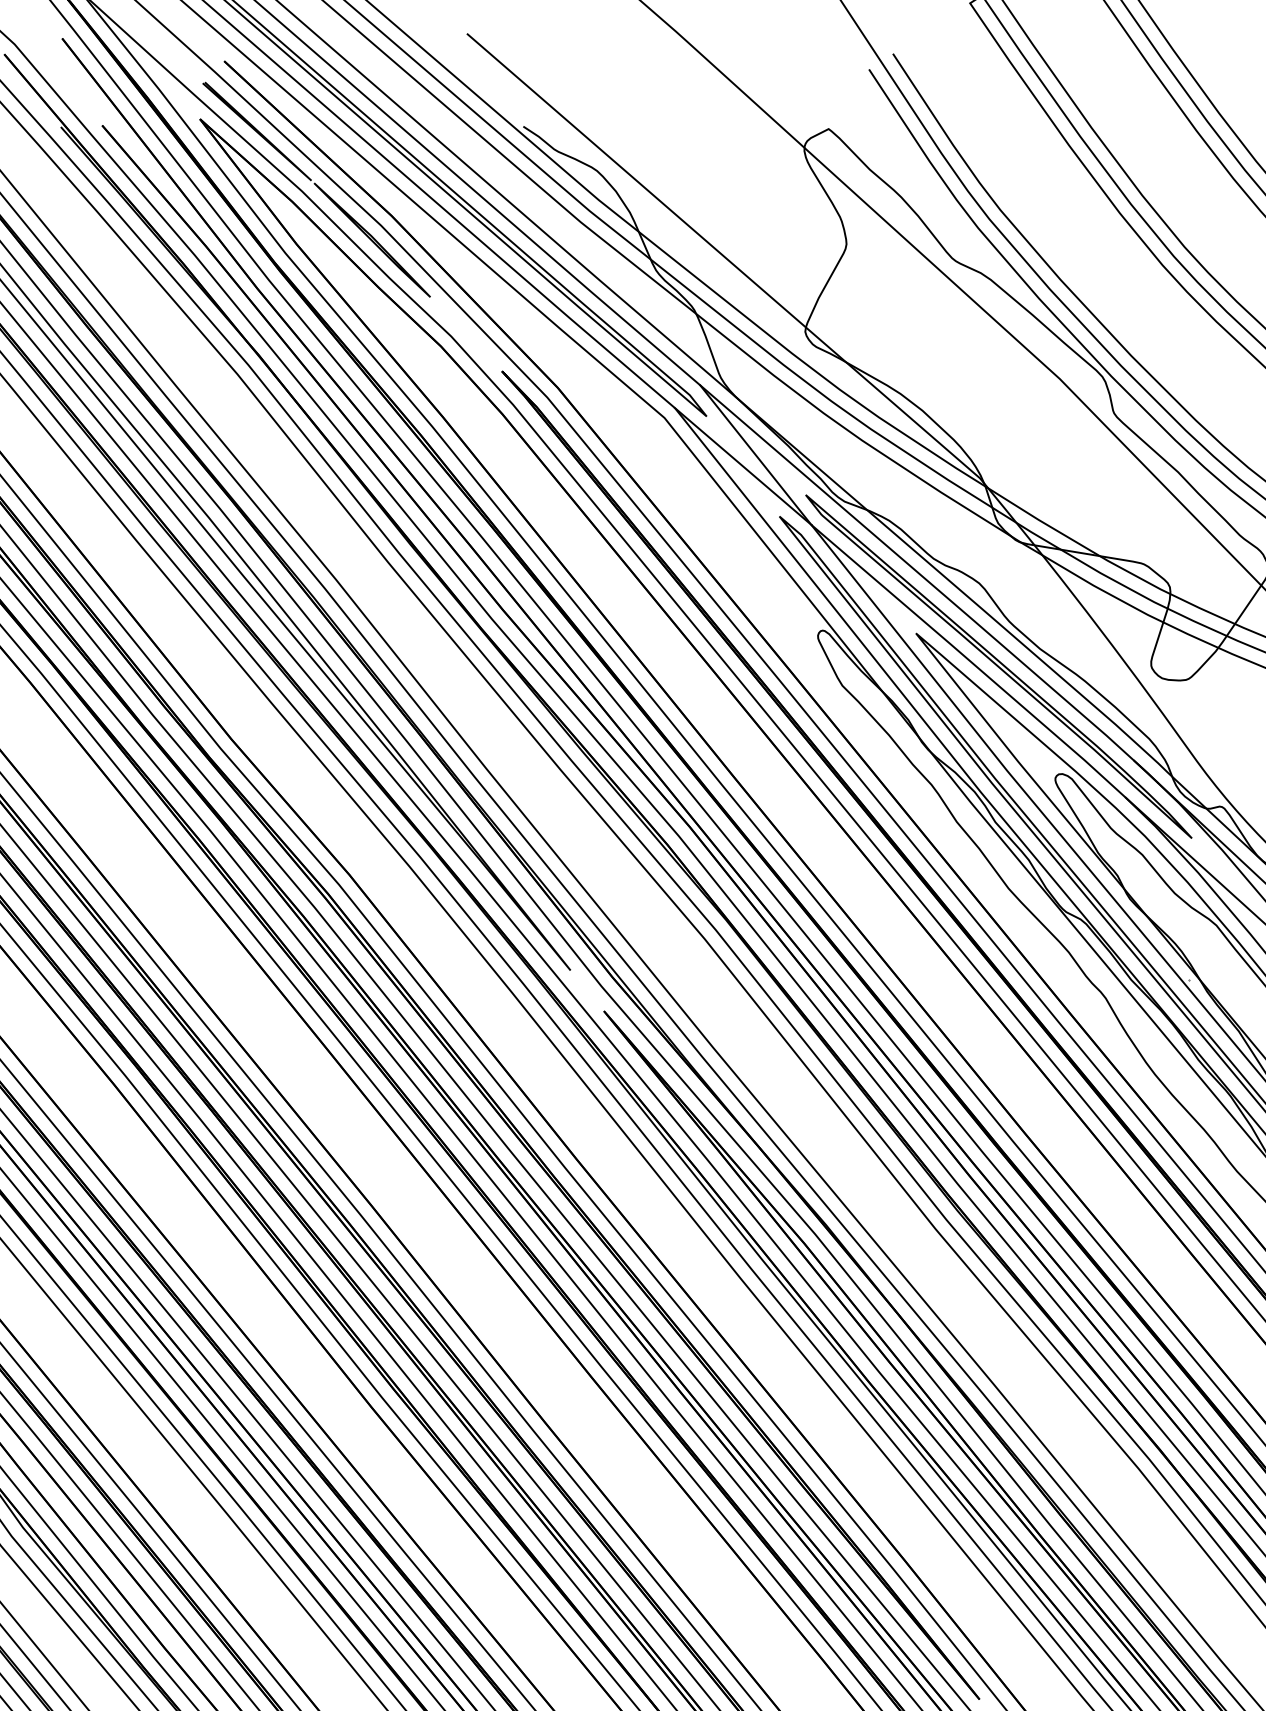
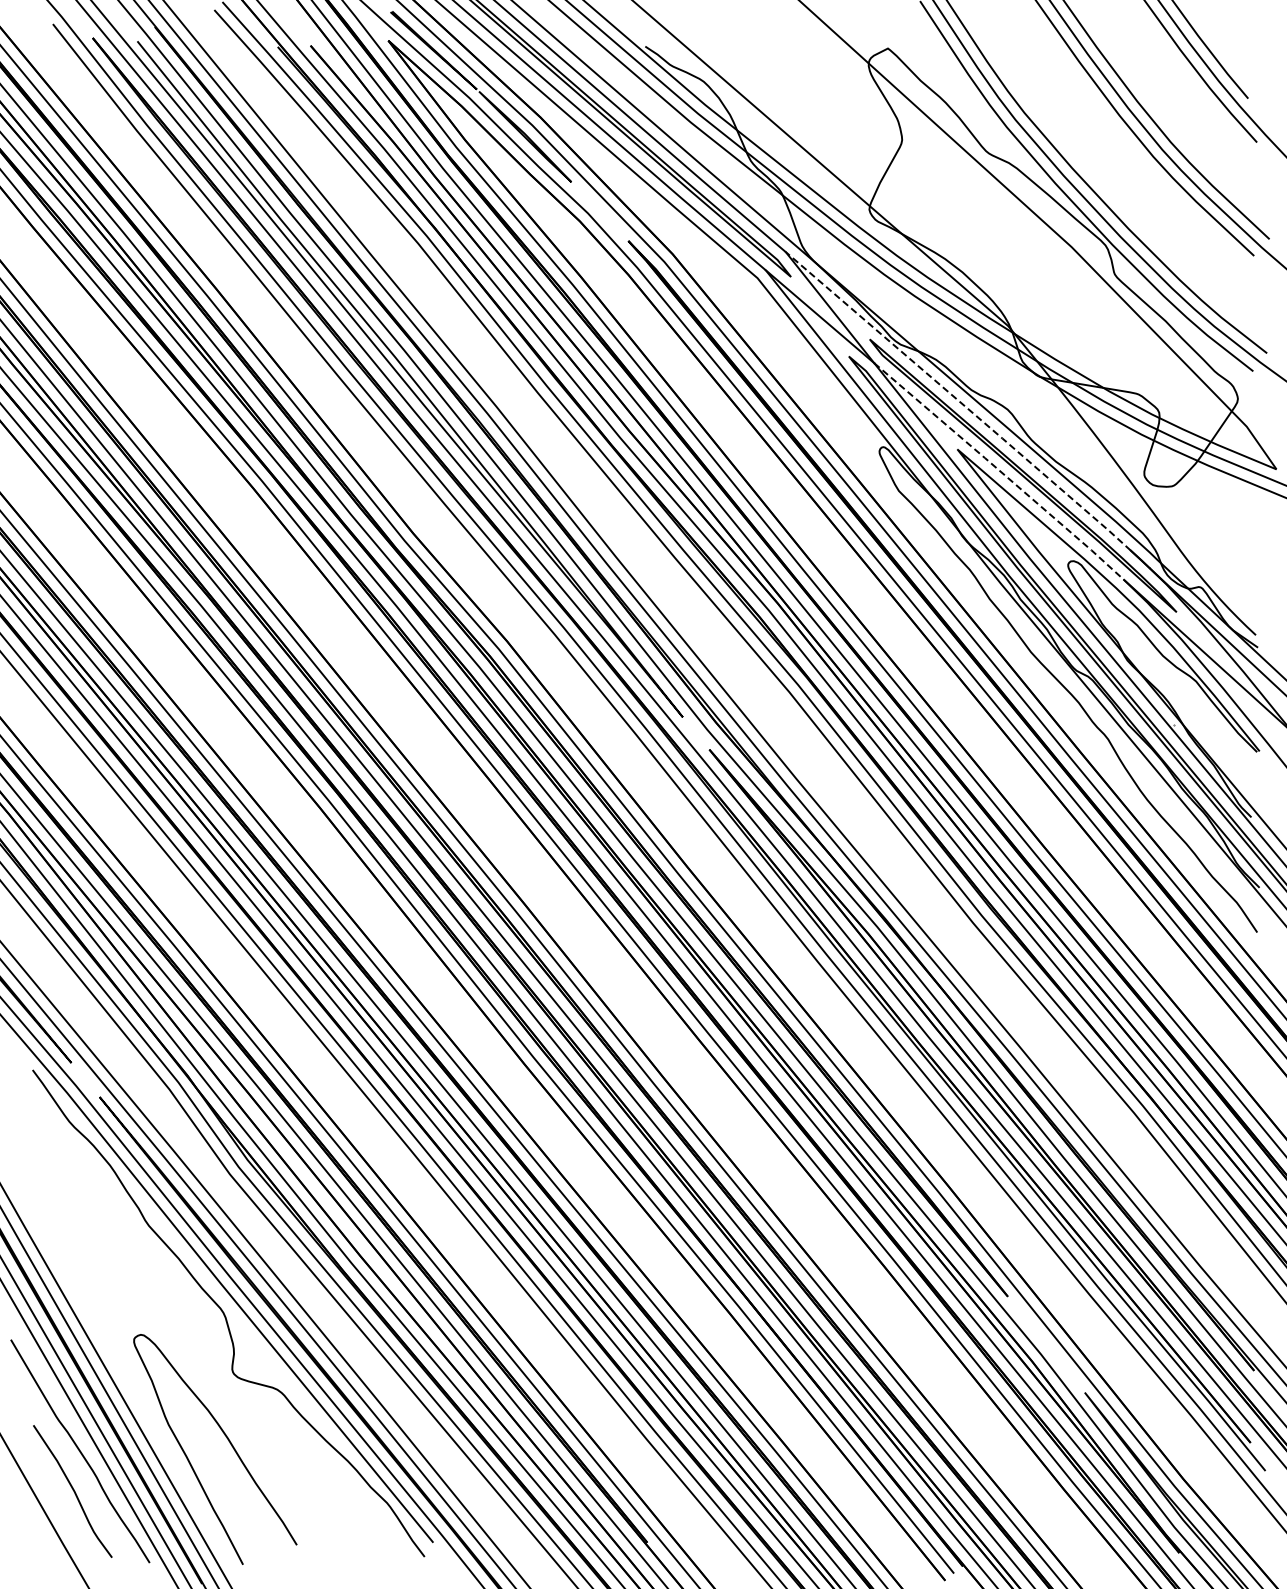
line: (918, 573) -> (959, 401), solid -> dashed
line: (970, 661) -> (1000, 471), solid -> dashed

